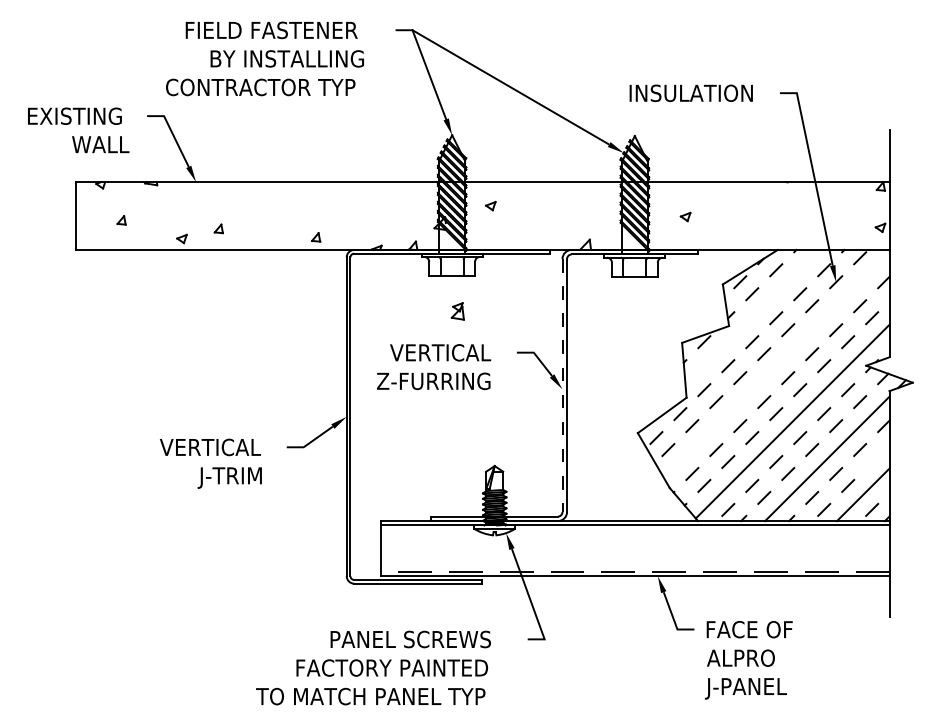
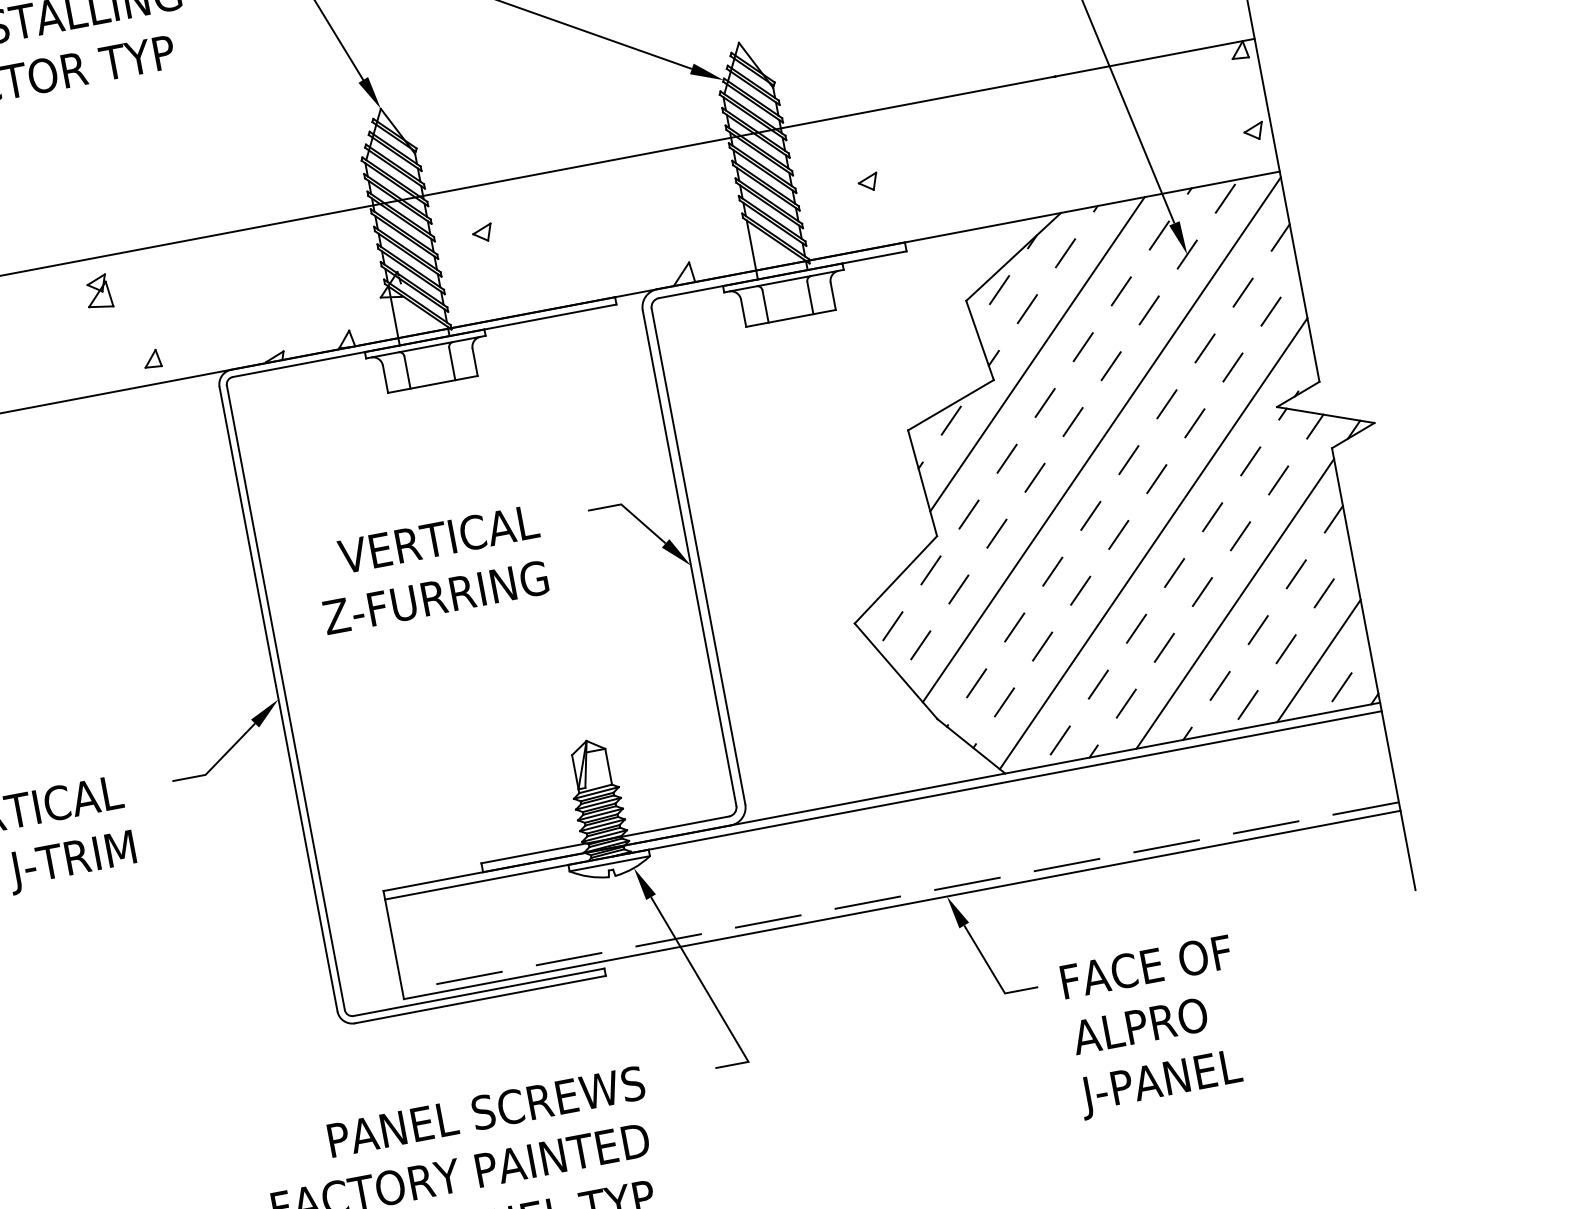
part: (457, 311) -> (97, 292), moved
line: (752, 316) -> (1036, 352), added
line: (776, 365) -> (1101, 439), added
line: (562, 386) -> (689, 560), dashed -> solid
line: (872, 461) -> (1324, 592), added

